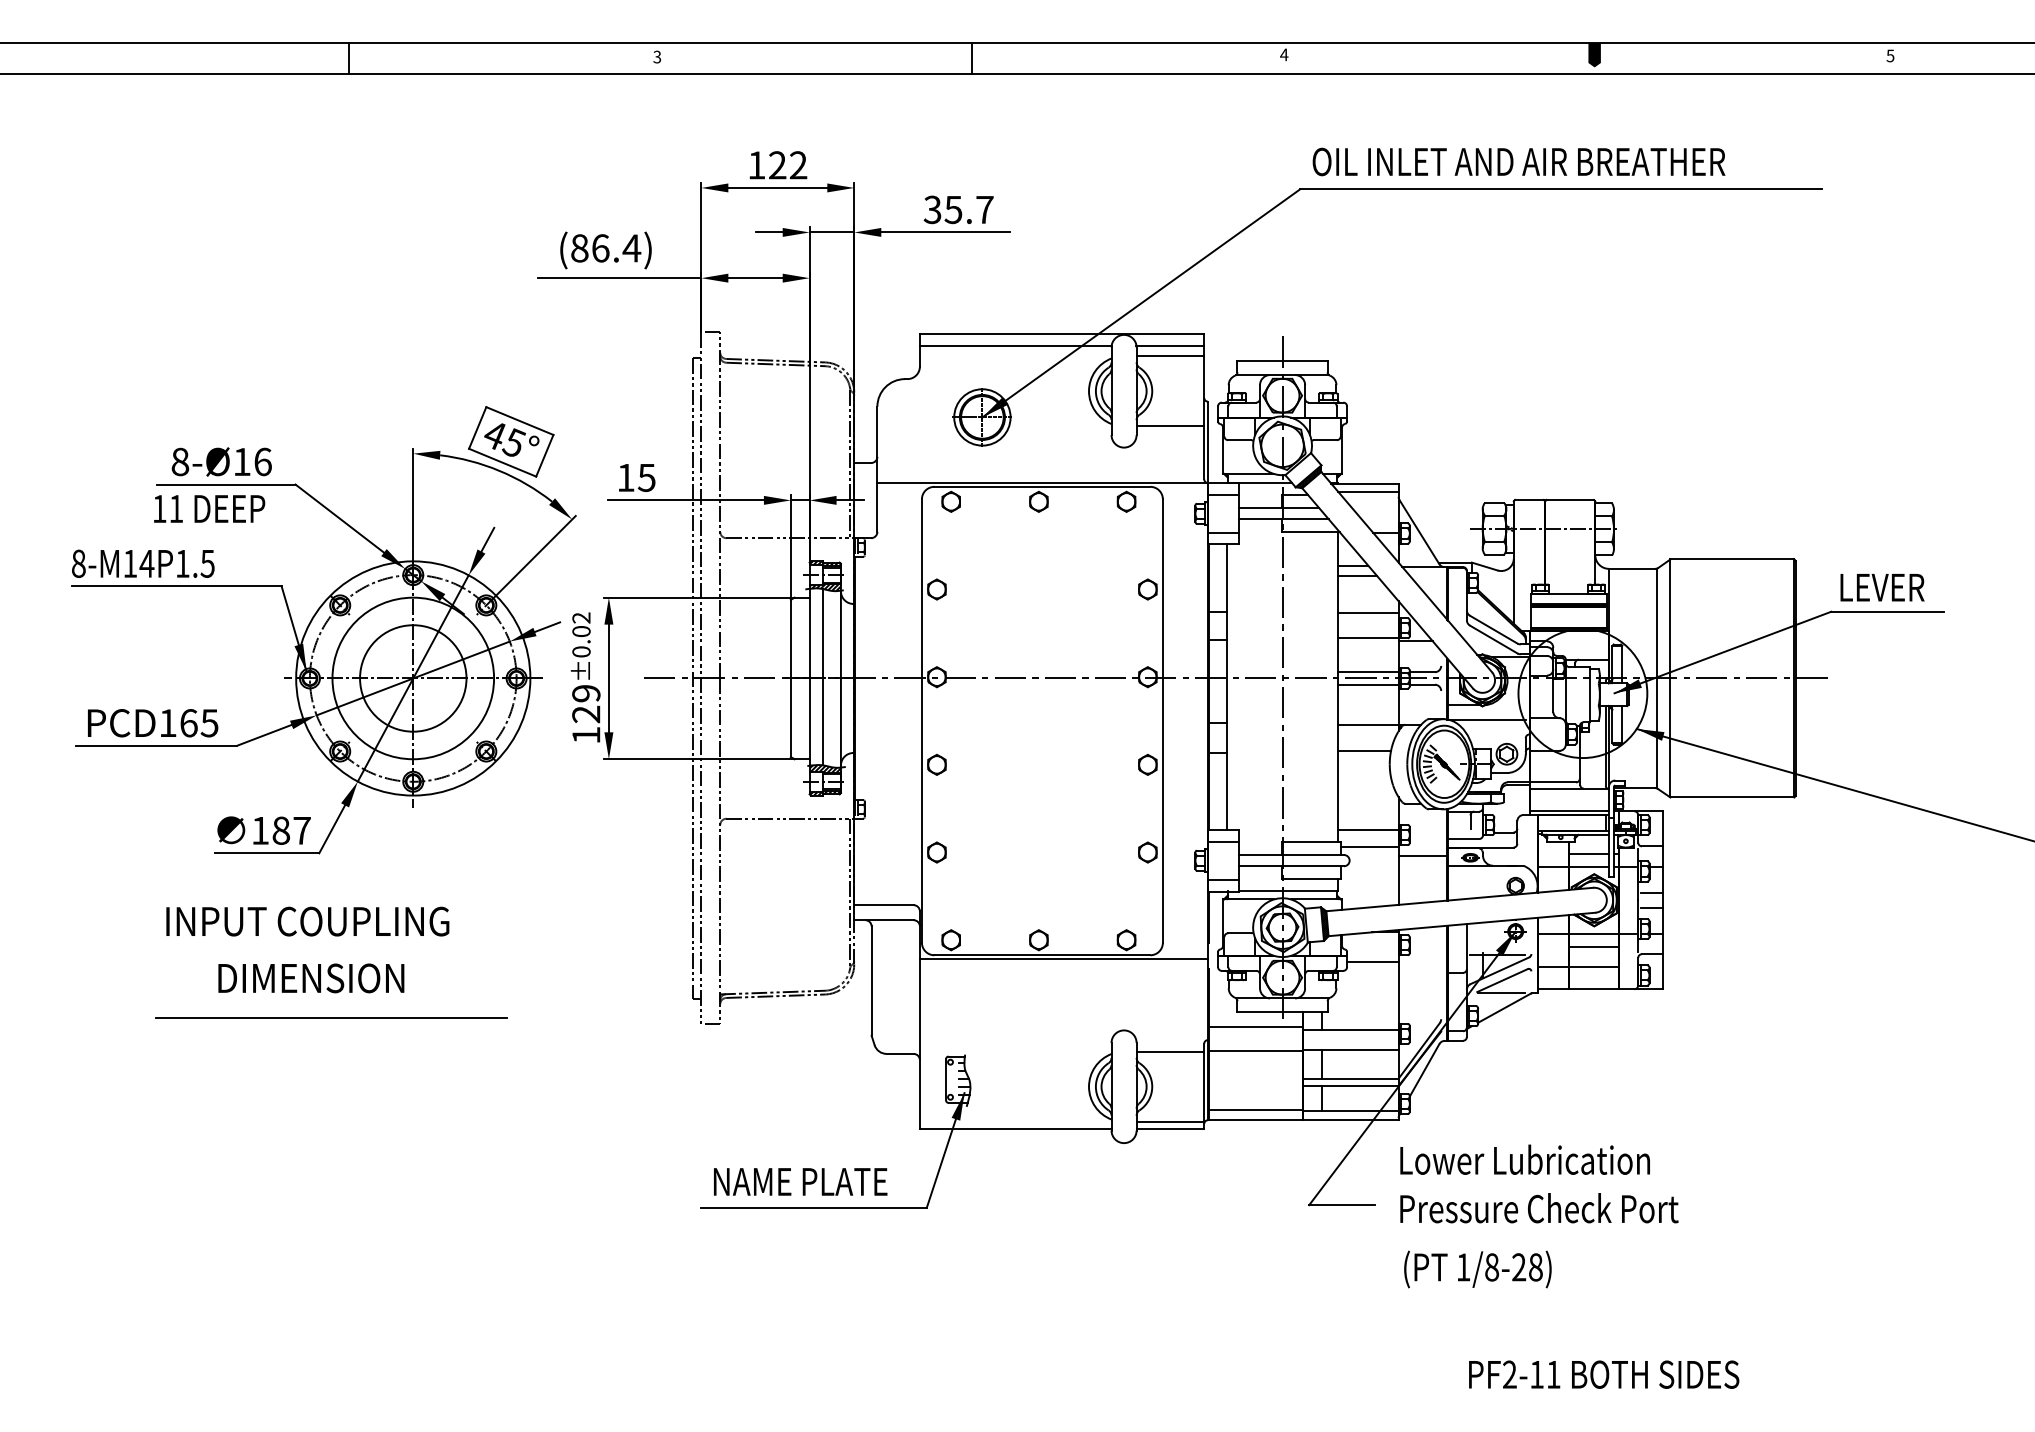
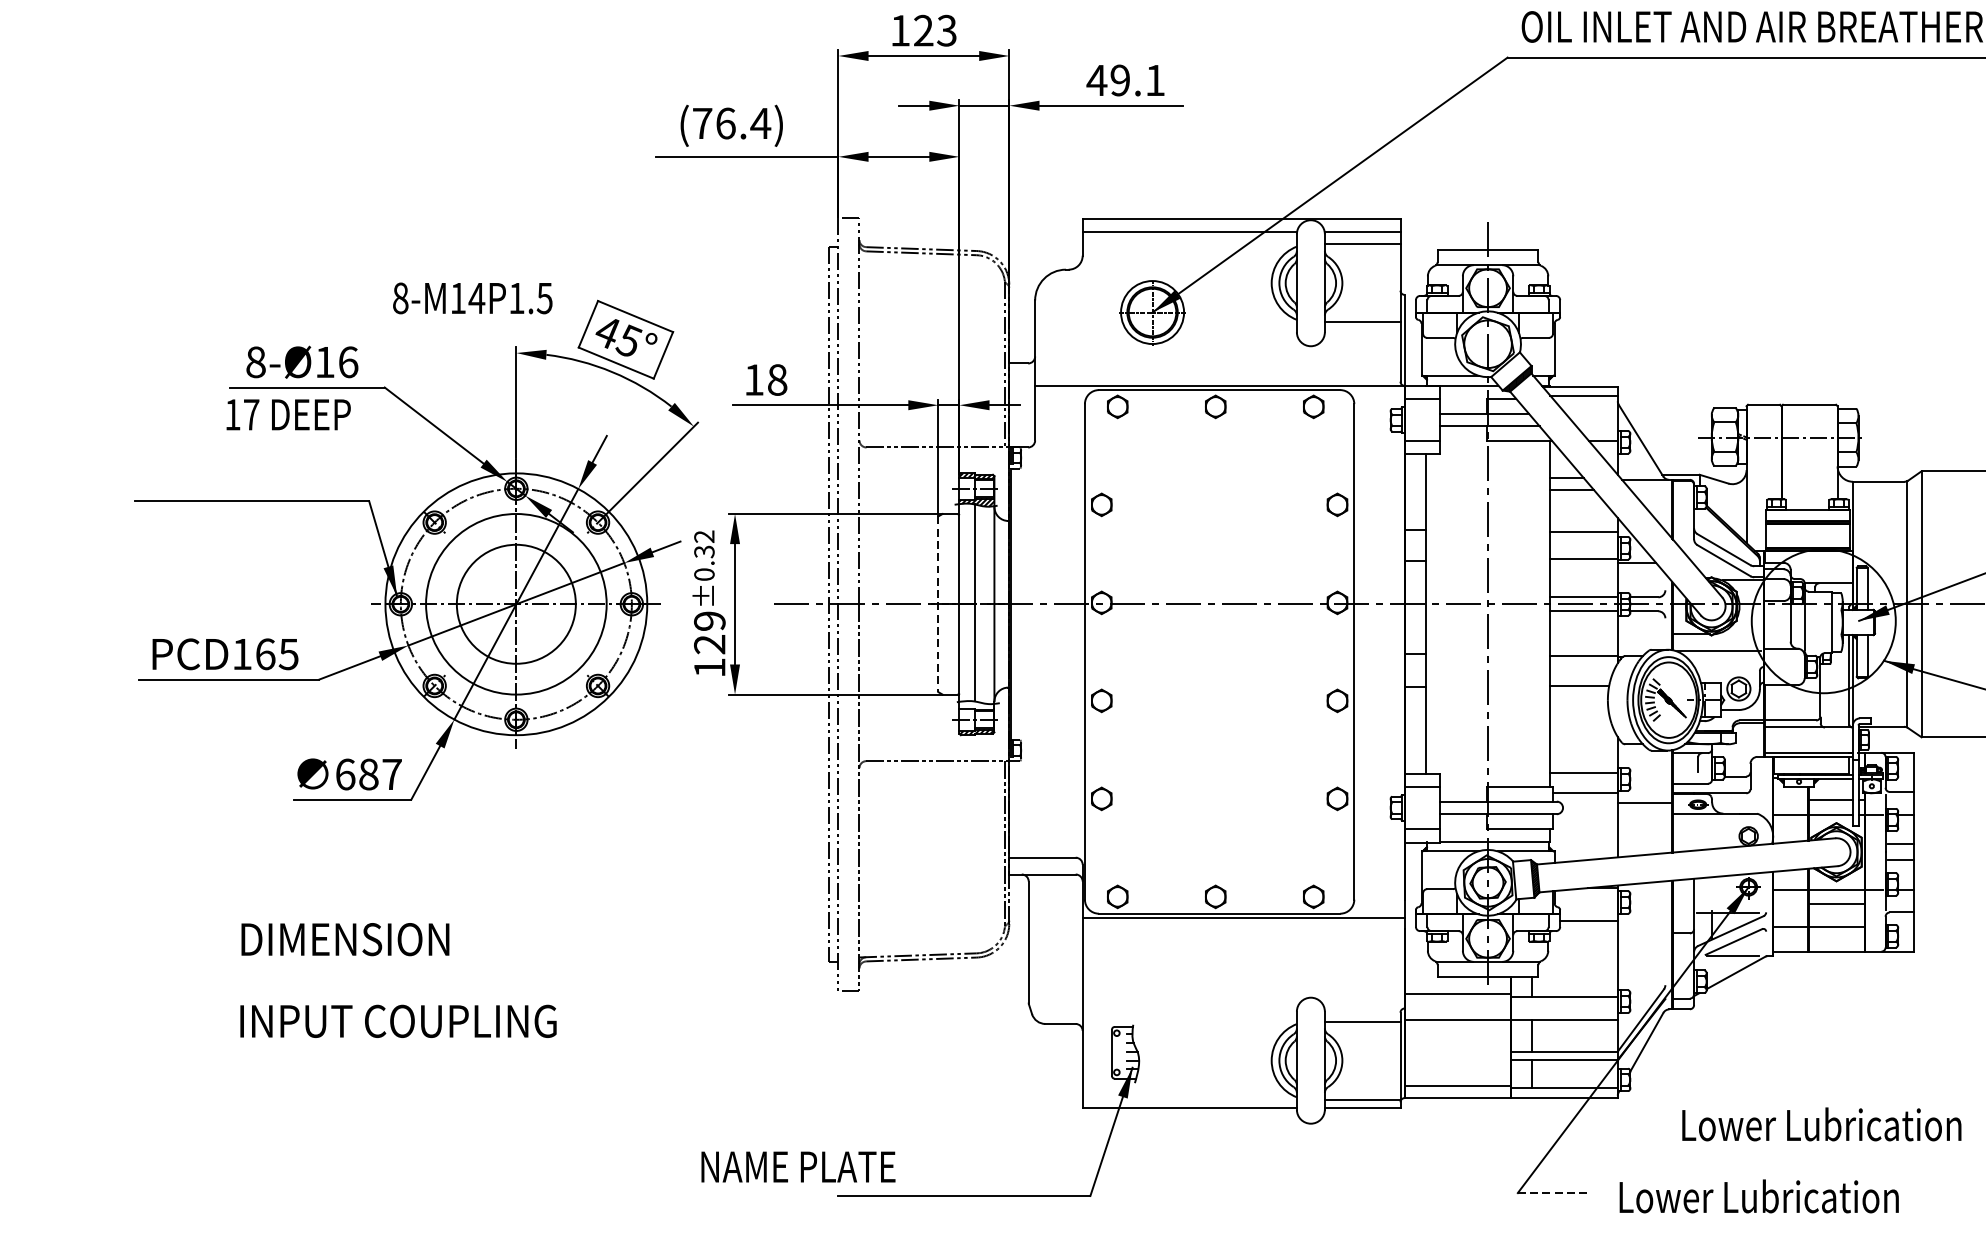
text: (798, 165) -> (946, 30), 122 -> 123
text: (958, 209) -> (1125, 80), 35.7 -> 49.1
text: (579, 248) -> (702, 123), (86.4) -> (76.4)
text: (646, 477) -> (777, 379), 15 -> 18
text: (176, 508) -> (251, 414), 11 -> 17
text: (143, 563) -> (473, 298), moved
text: (581, 631) -> (704, 551), ±0.02 -> ±0.32
line: (790, 678) -> (938, 604), solid -> dashed
hatch: (824, 769) -> (976, 706), removed
text: (260, 830) -> (345, 774), 187 -> 687
text: (307, 921) -> (398, 1021), moved
text: (311, 978) -> (345, 939), moved
line: (331, 1018) -> (424, 984), removed
text: (1524, 1159) -> (1821, 1124), moved
text: (800, 1181) -> (798, 1166), moved
line: (1341, 1205) -> (1553, 1193), solid -> dashed
text: (1540, 1208) -> (1776, 1196), Pressure Check Port -> Lower Lubrication

